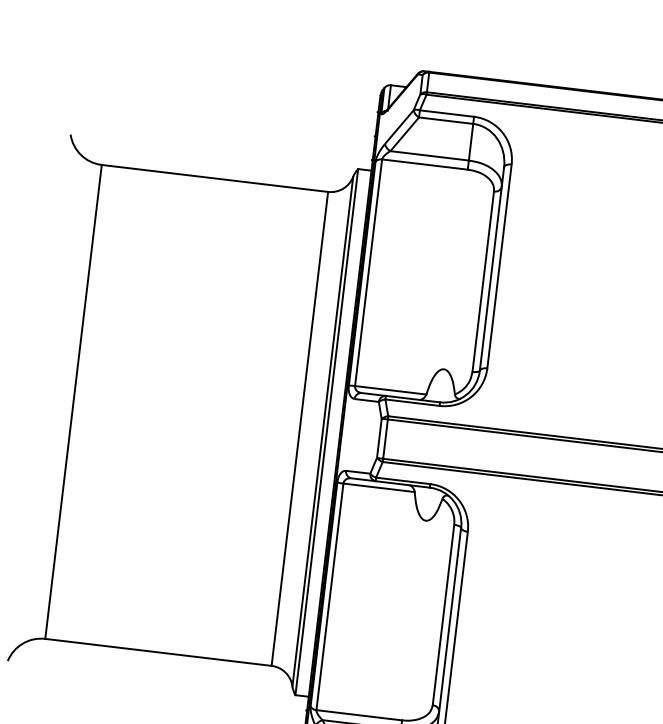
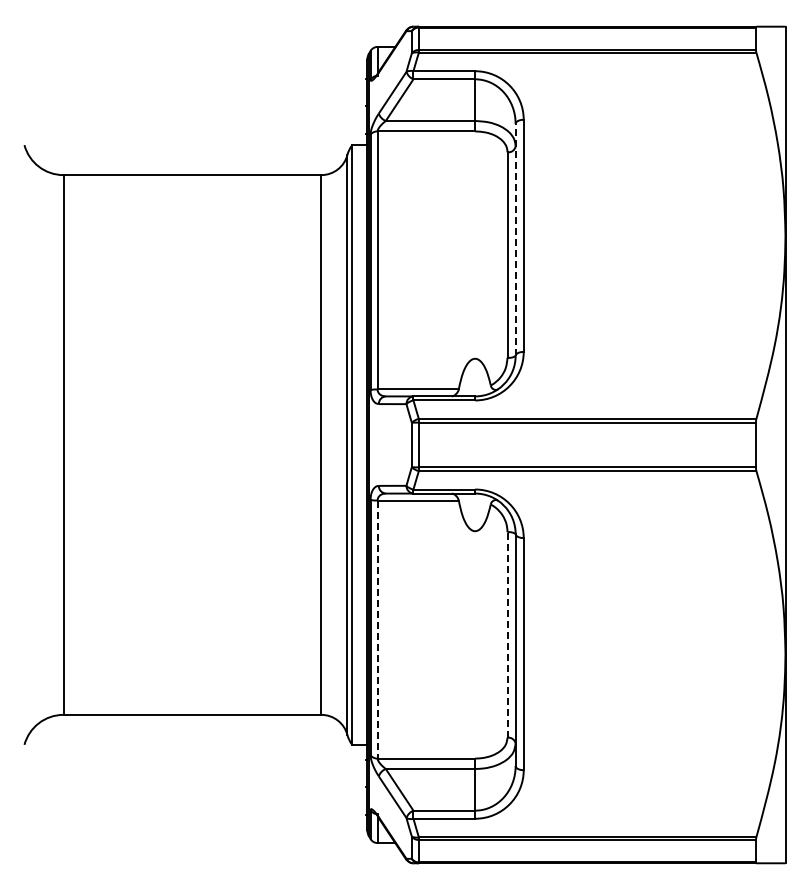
line: (491, 268) -> (515, 239), solid -> dashed
line: (329, 597) -> (377, 630), solid -> dashed
line: (443, 614) -> (507, 634), solid -> dashed

